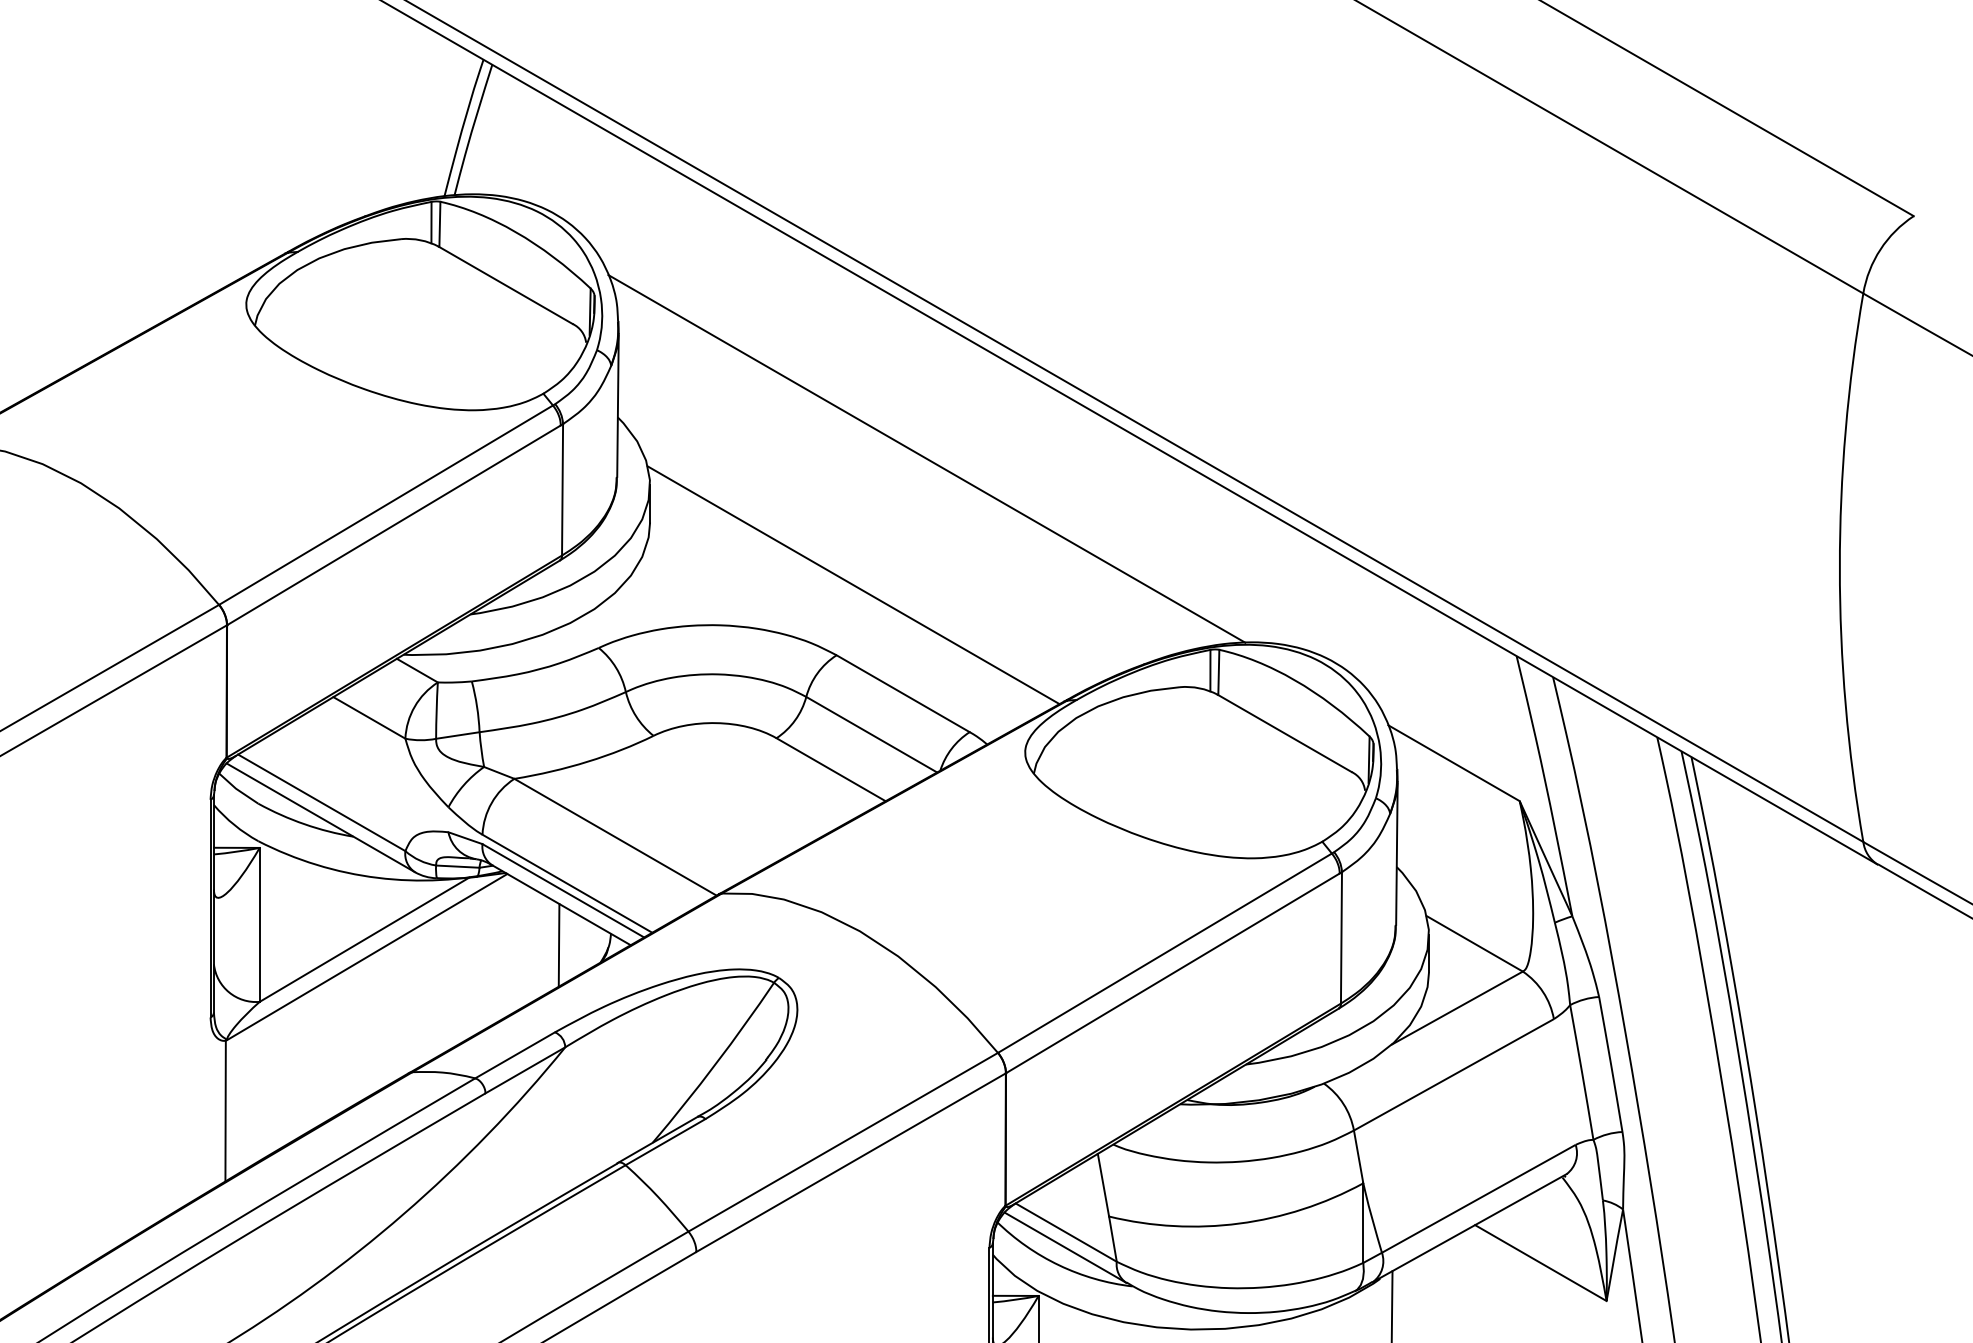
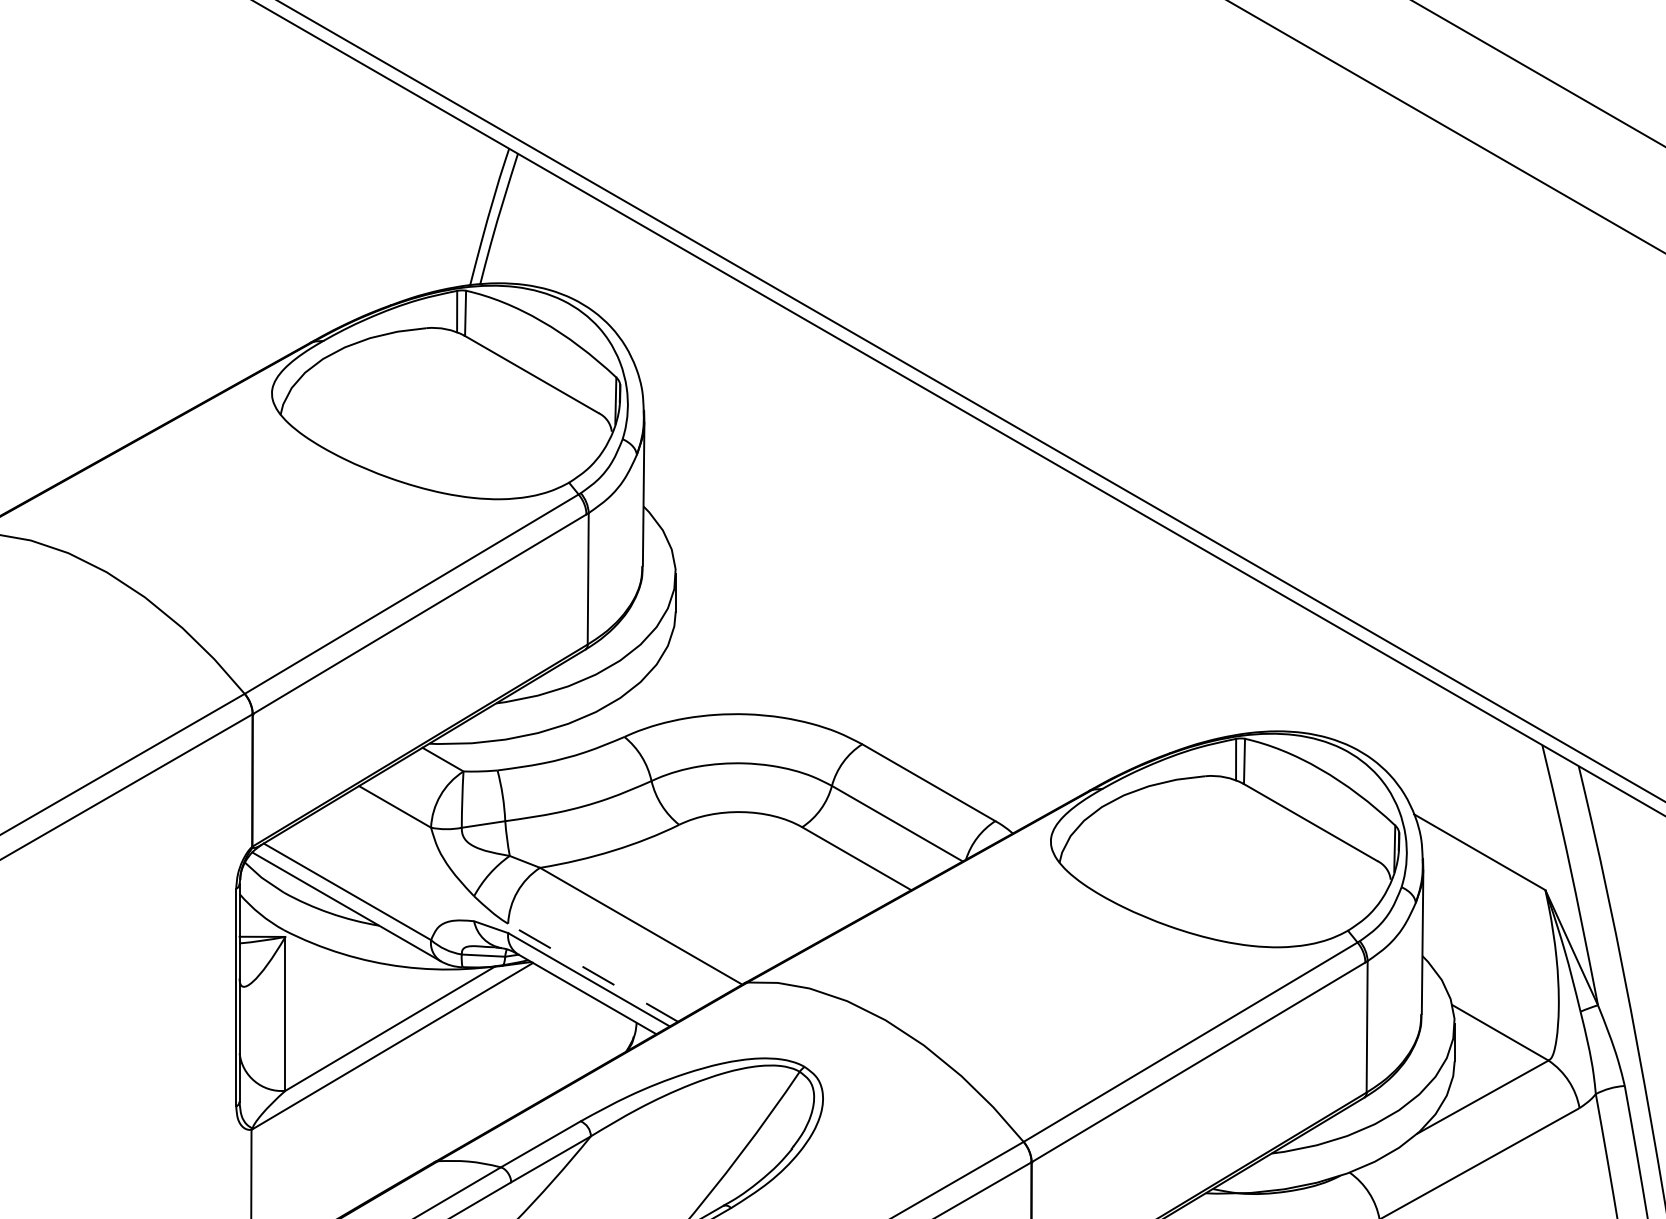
line: (926, 458) -> (952, 547), removed
line: (853, 585) -> (879, 674), removed
line: (566, 883) -> (592, 972), solid -> dashed
line: (558, 945) -> (584, 1034), removed

